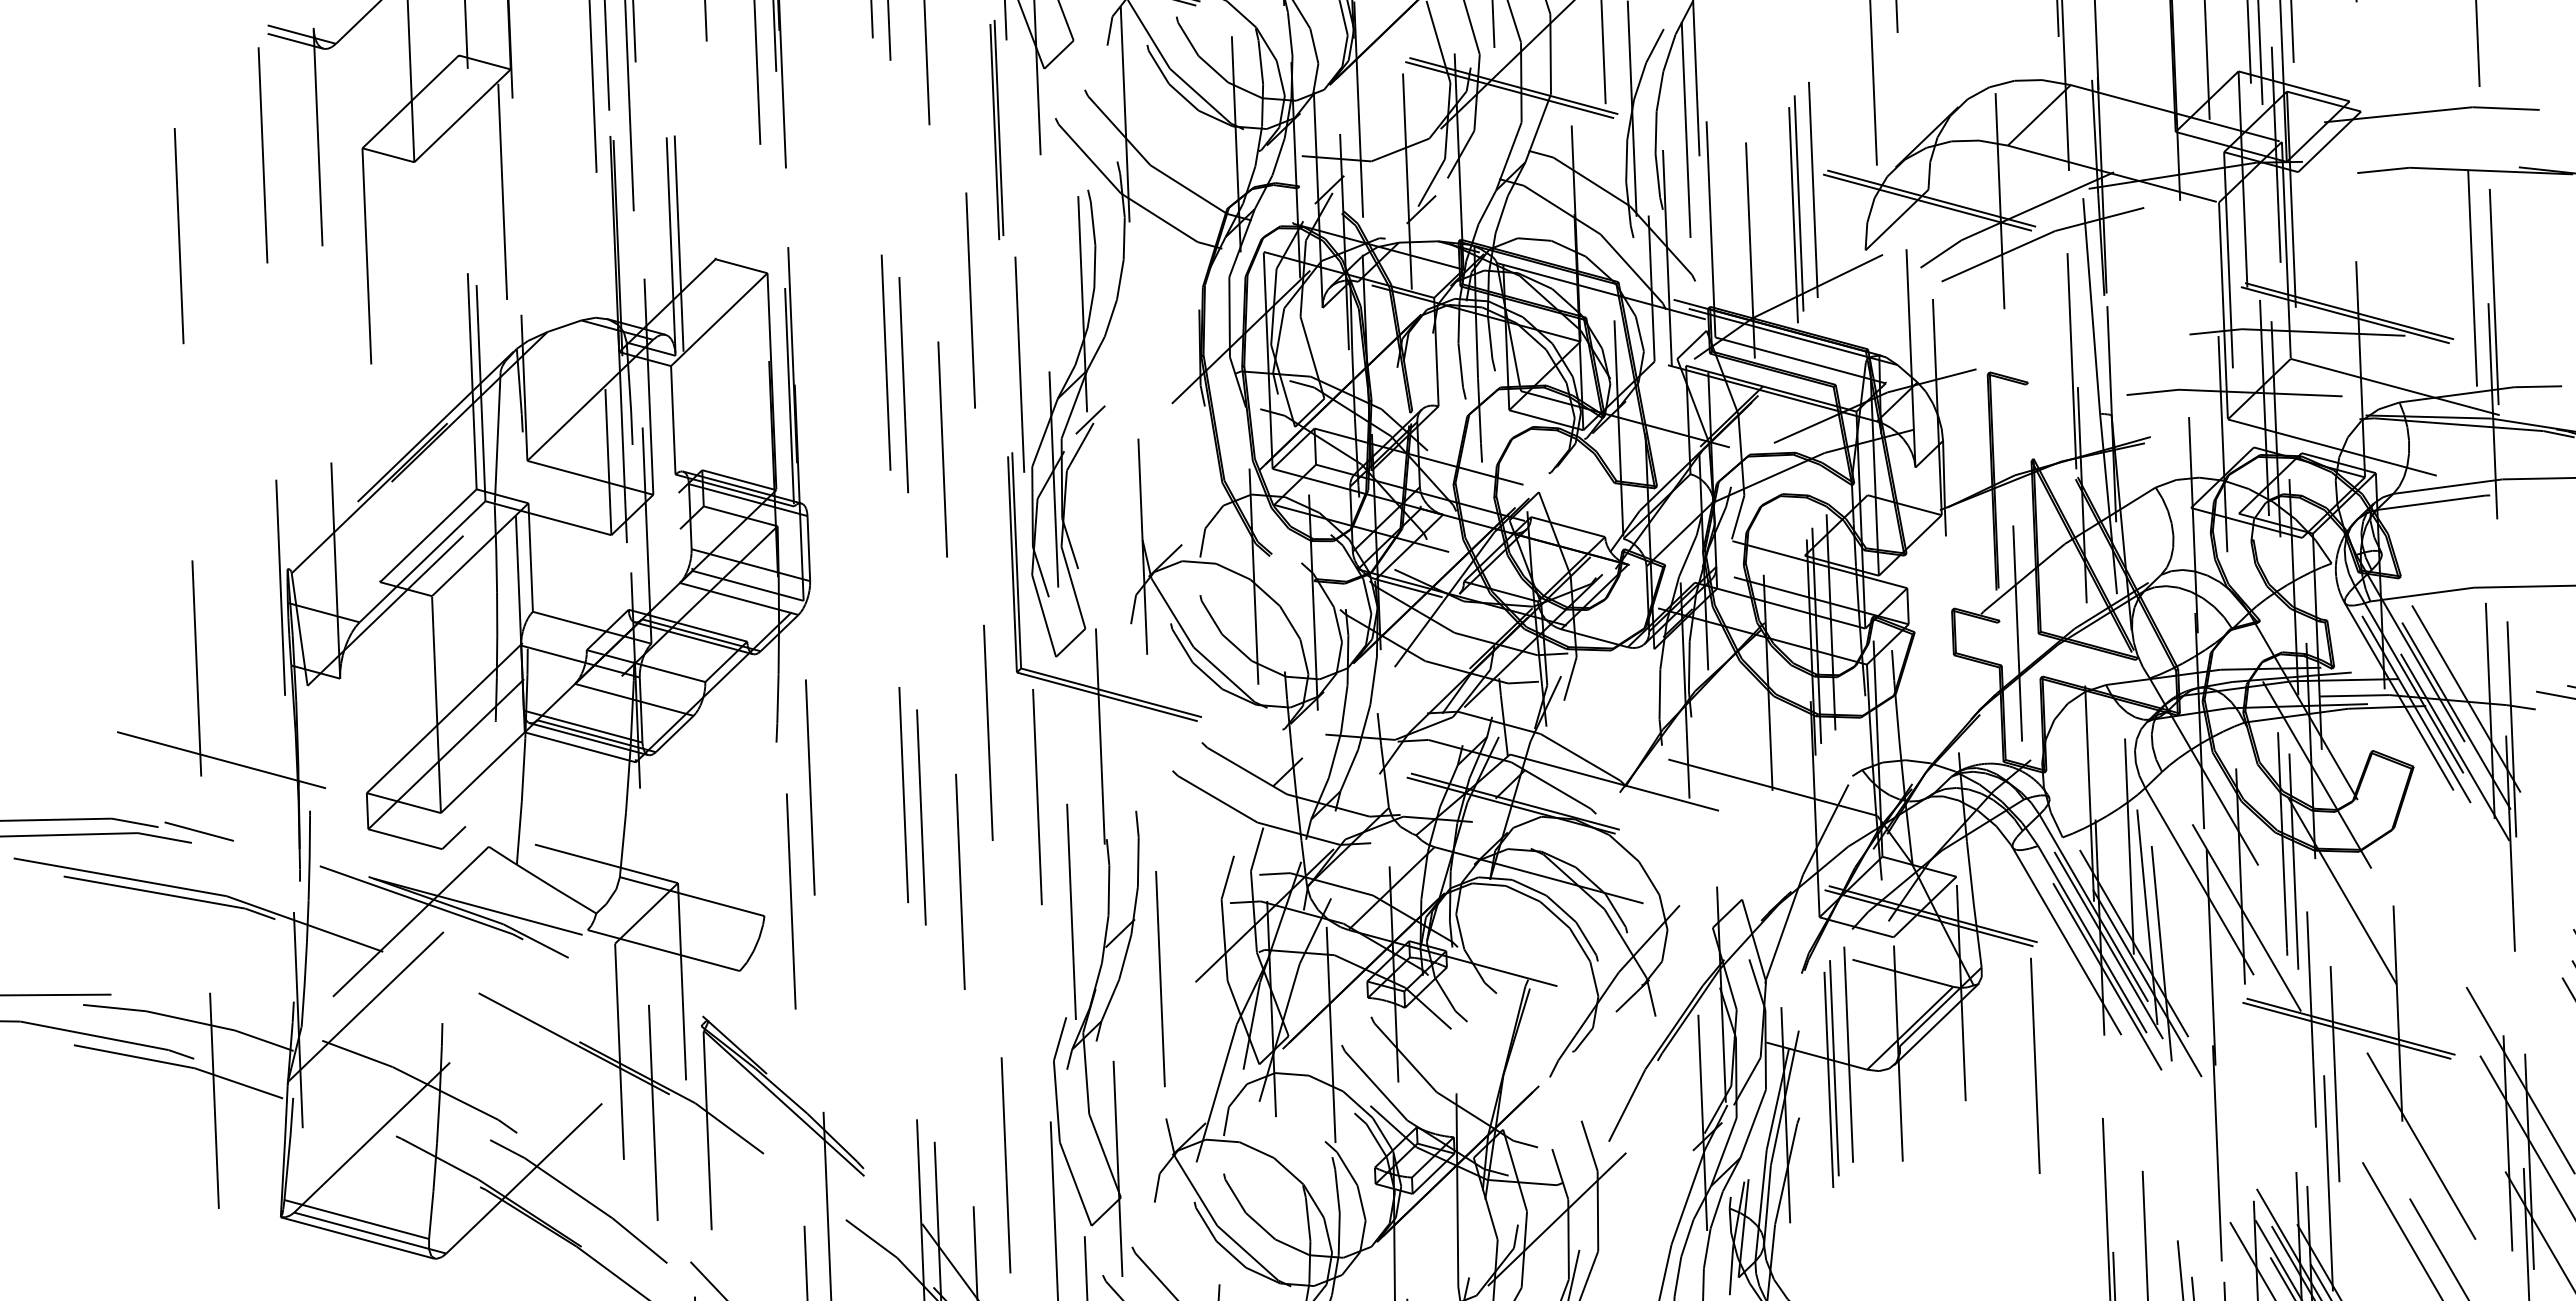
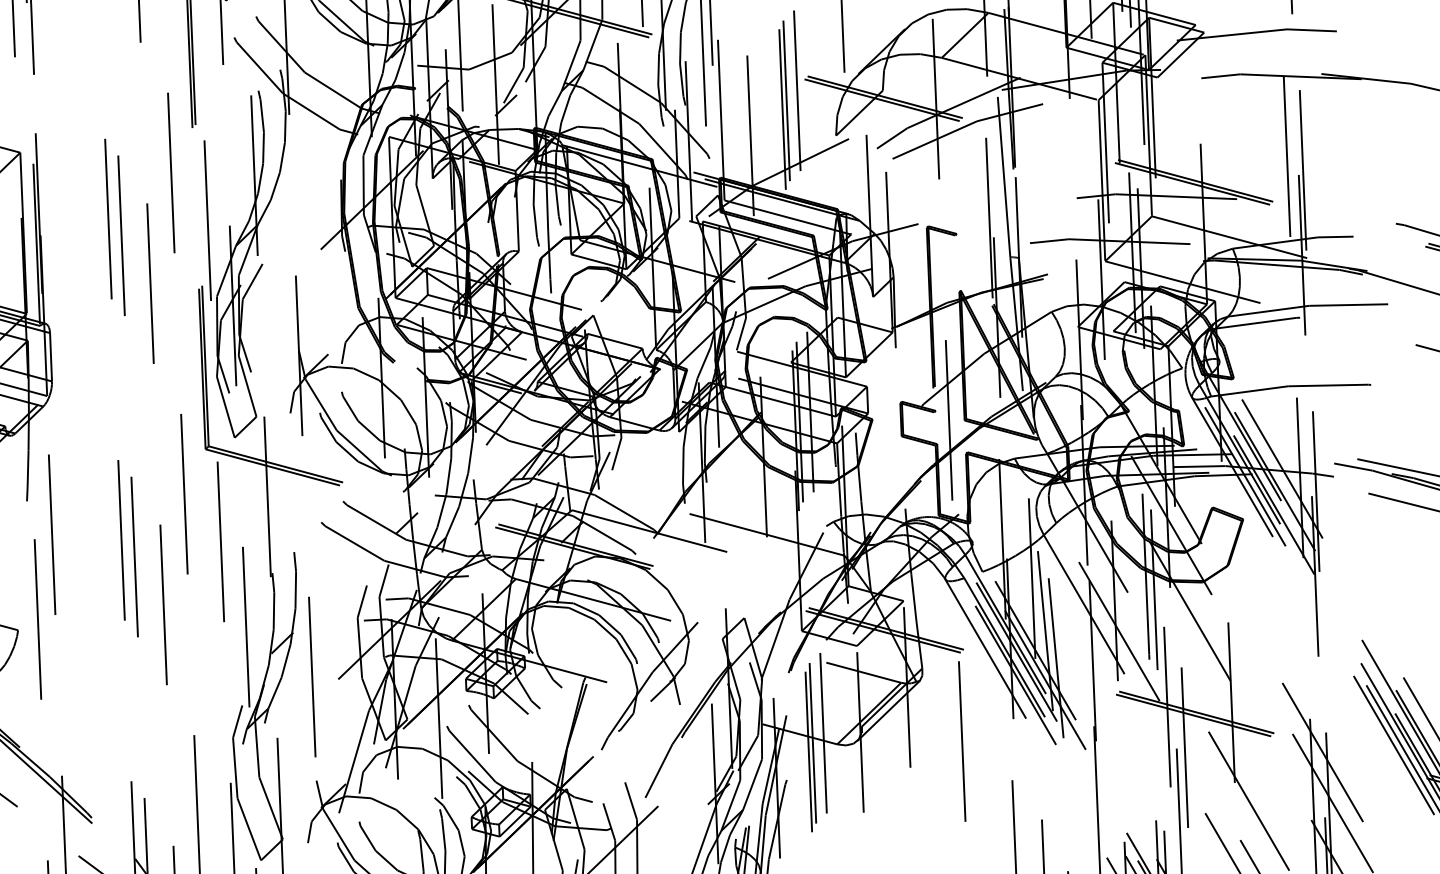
line: (1090, 419) -> (260, 261), removed

